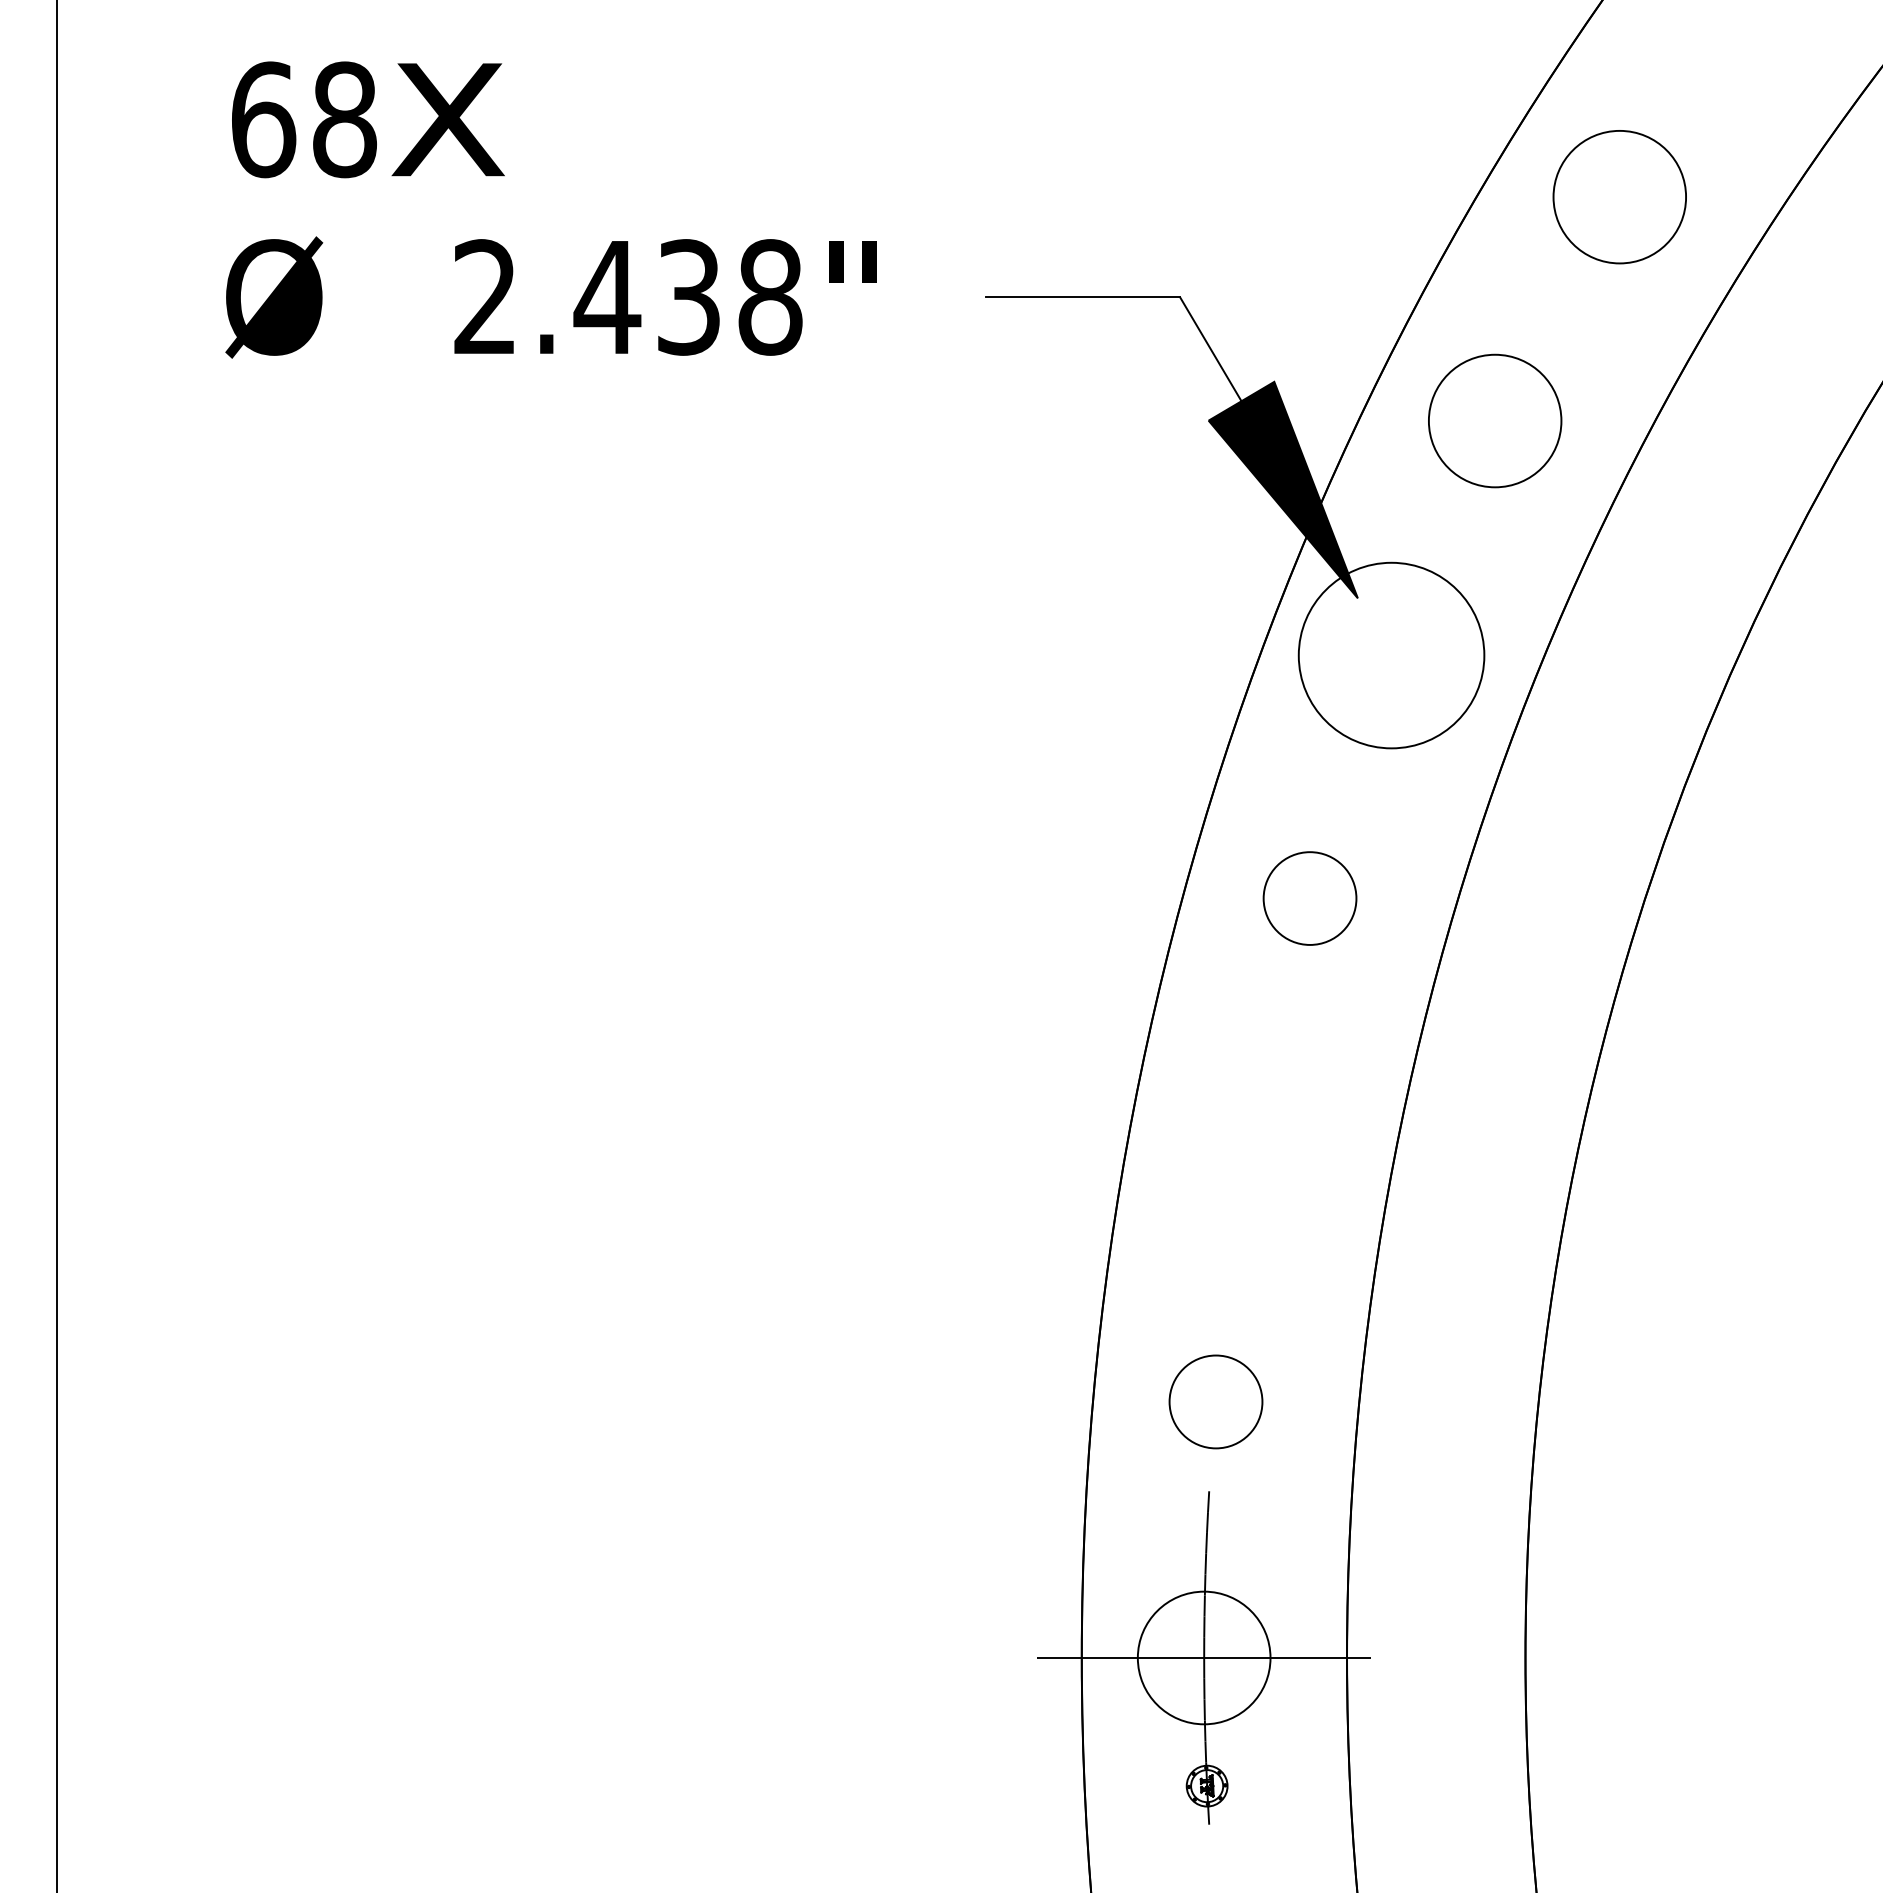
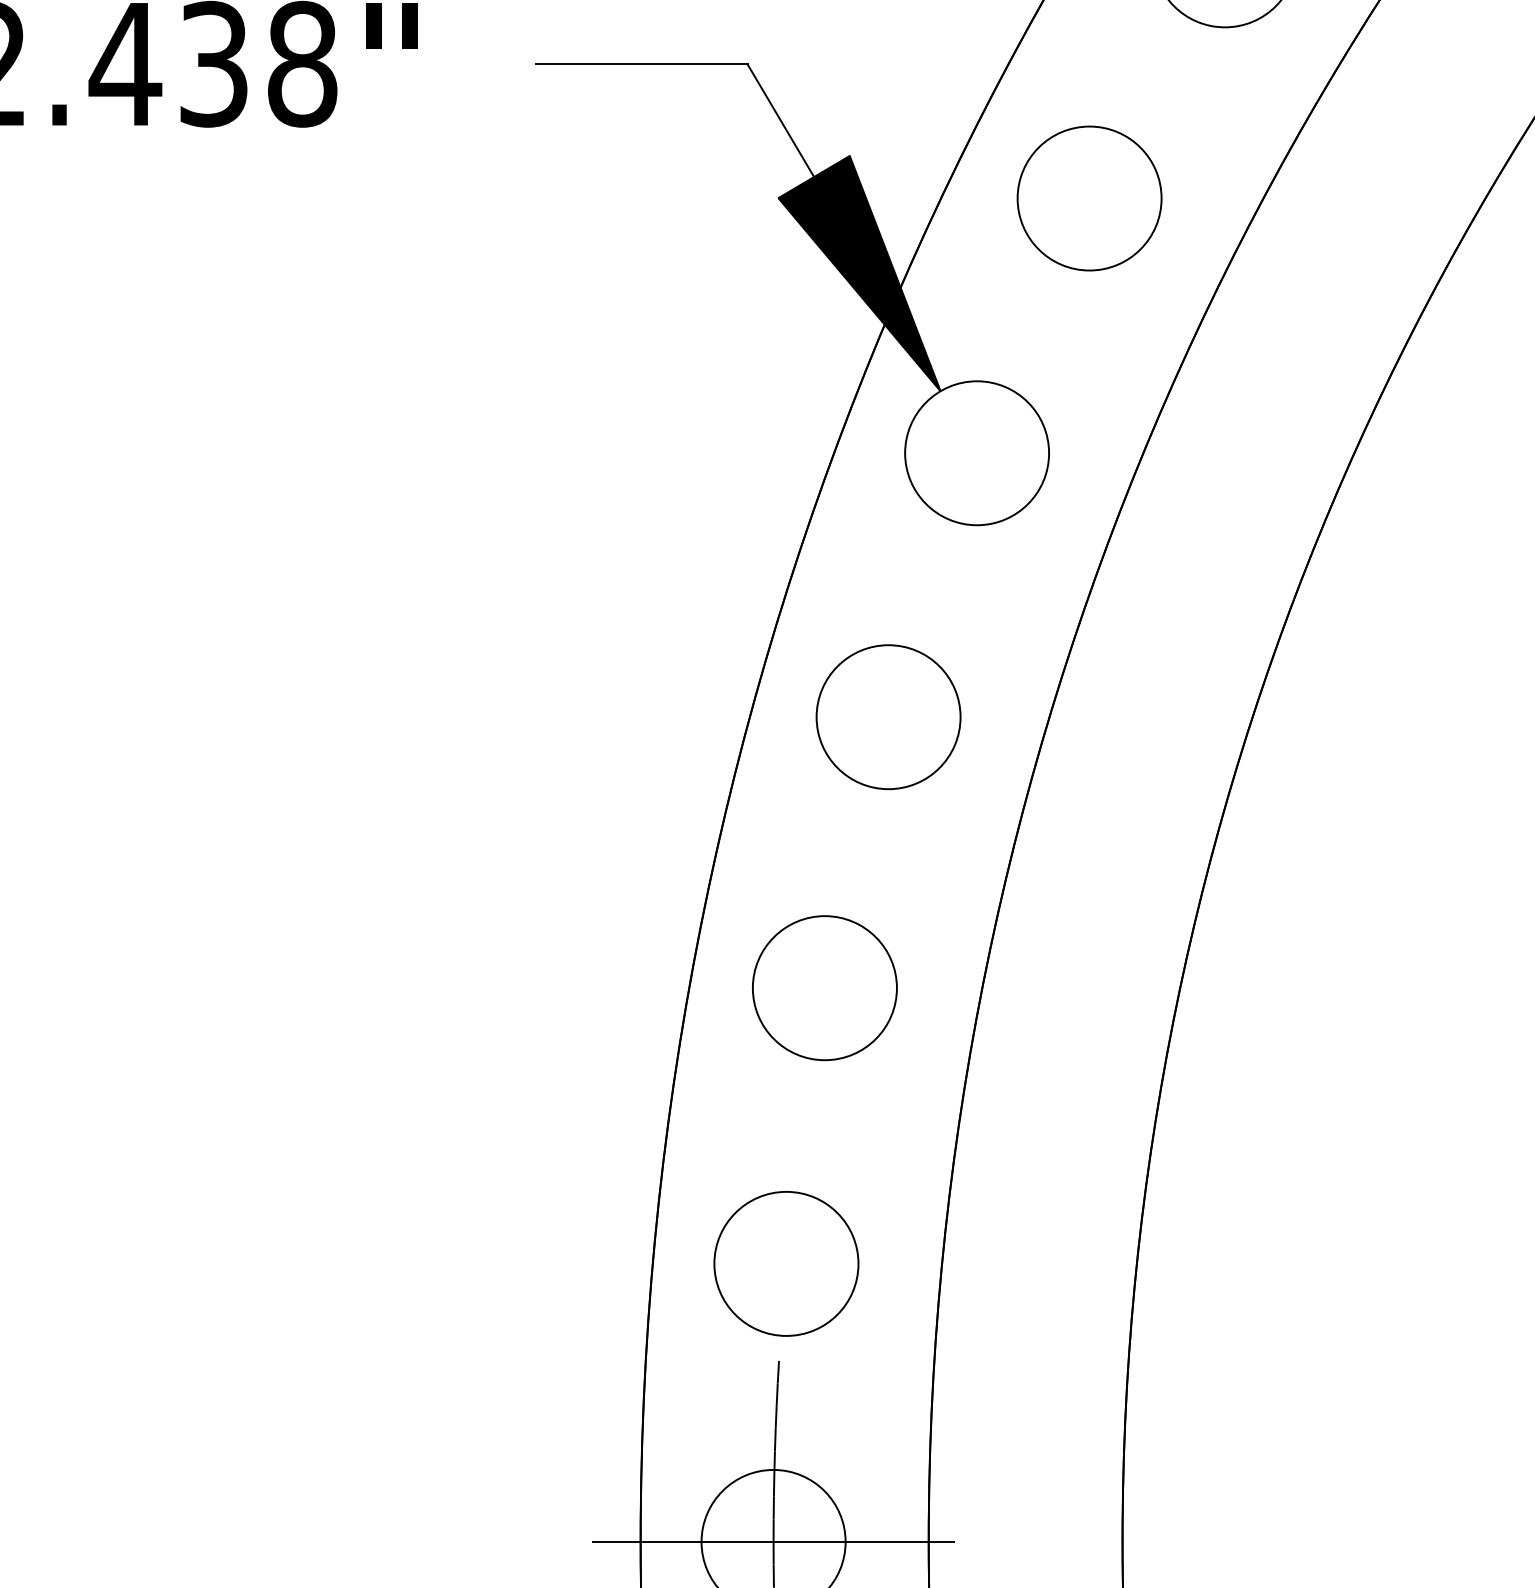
circle: (1391, 655) -> (977, 453), size x0.71
circle: (1309, 898) -> (887, 717), size x1.43
circle: (1251, 1147) -> (824, 987), added
circle: (1215, 1401) -> (785, 1263), size x1.43

